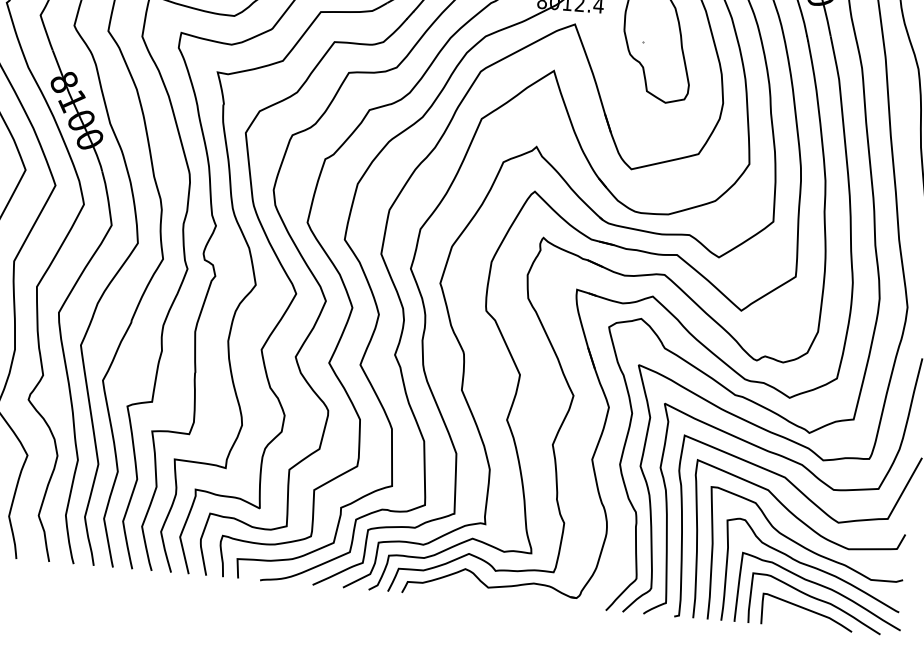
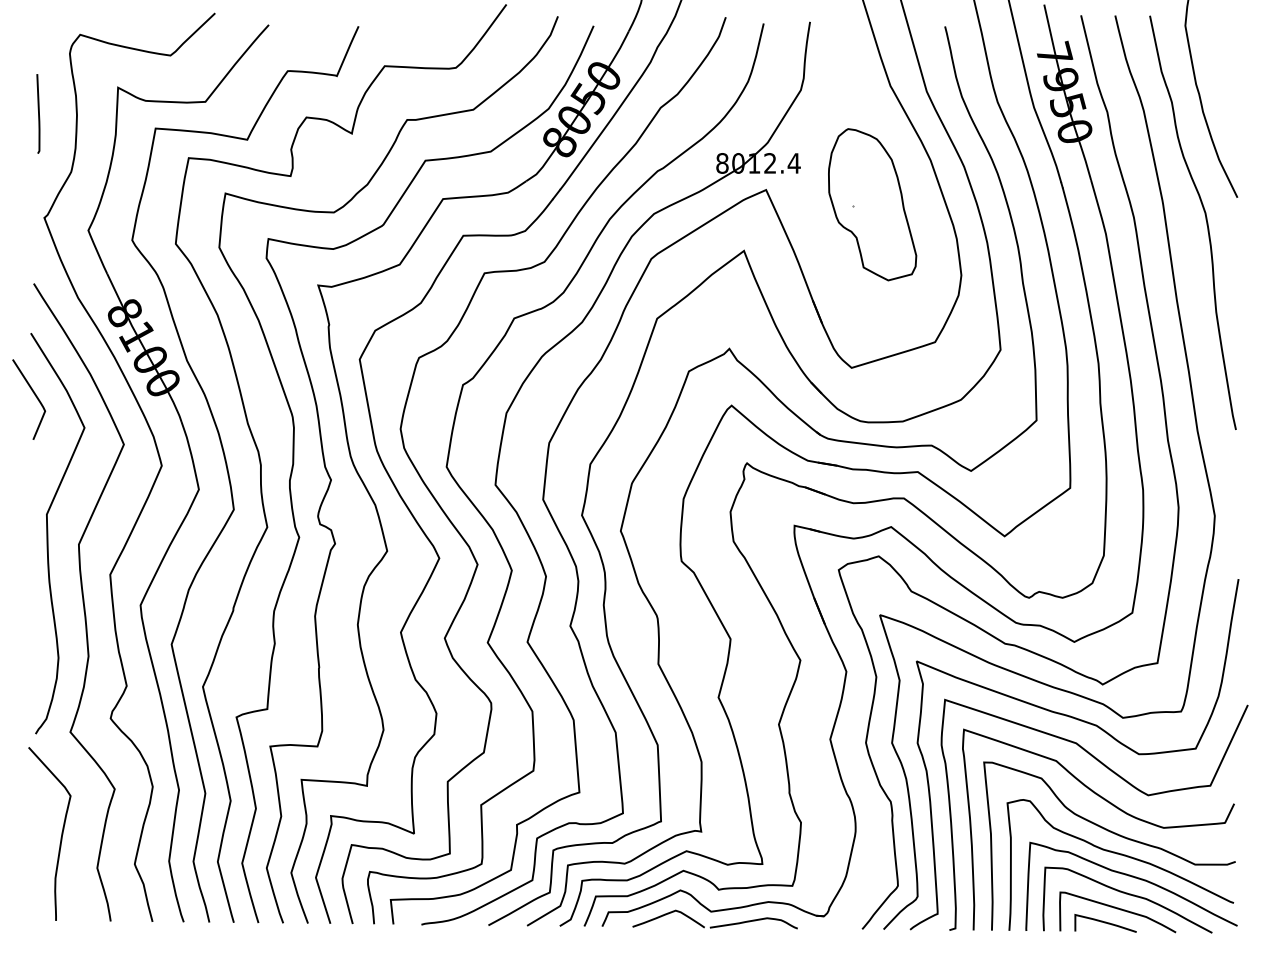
part: (491, 598) -> (716, 925), added
curve: (797, 620) -> (1105, 923), added

